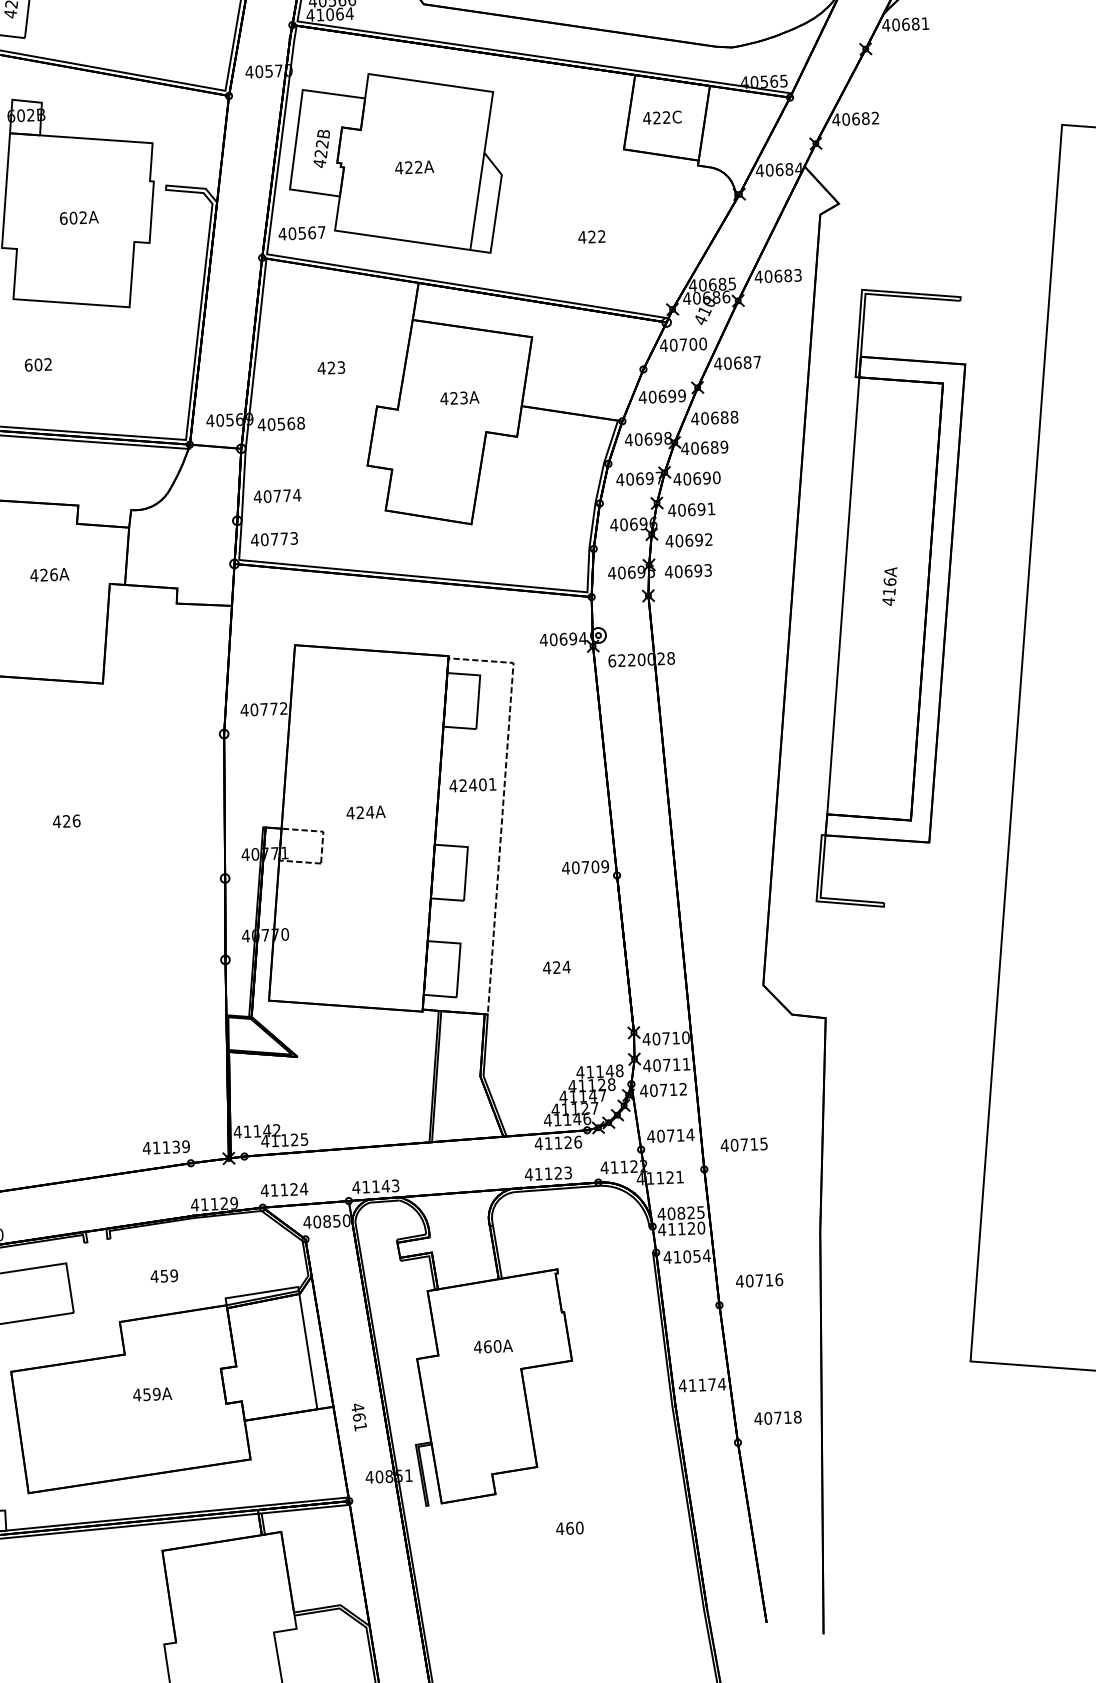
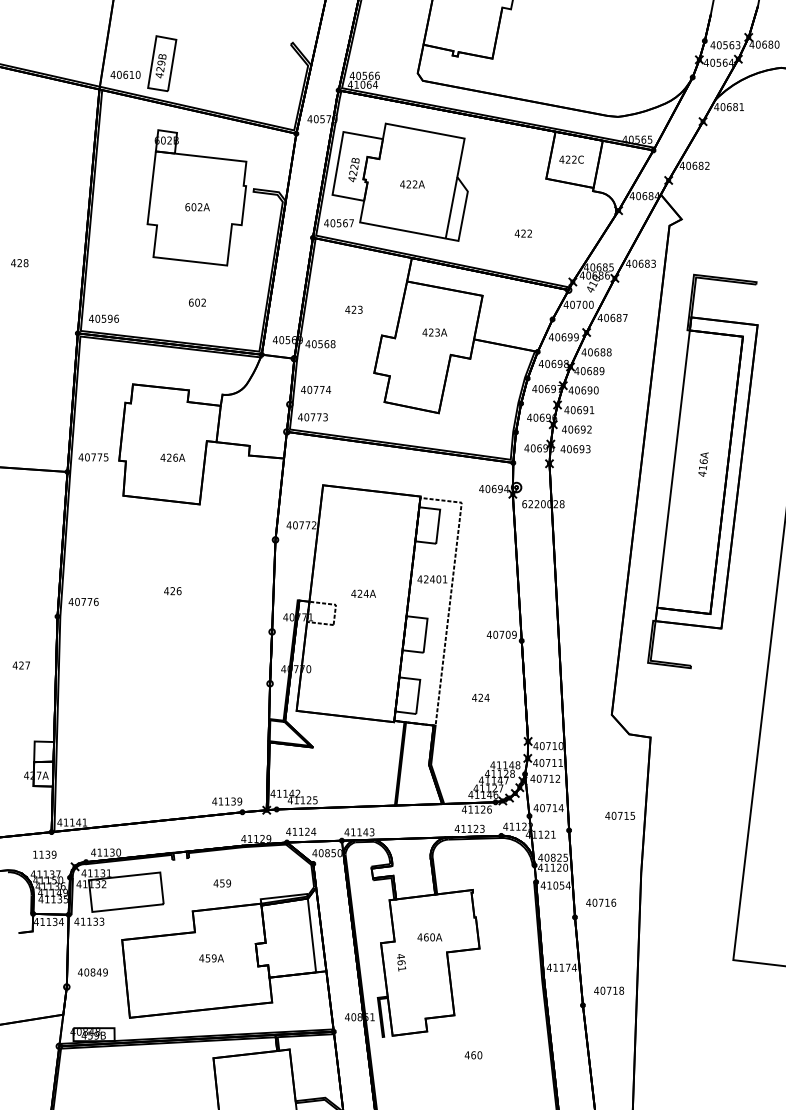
text: (38, 364) -> (197, 302), moved
text: (49, 574) -> (172, 457), moved
text: (744, 1144) -> (620, 815), moved
text: (359, 1417) -> (401, 962), moved

